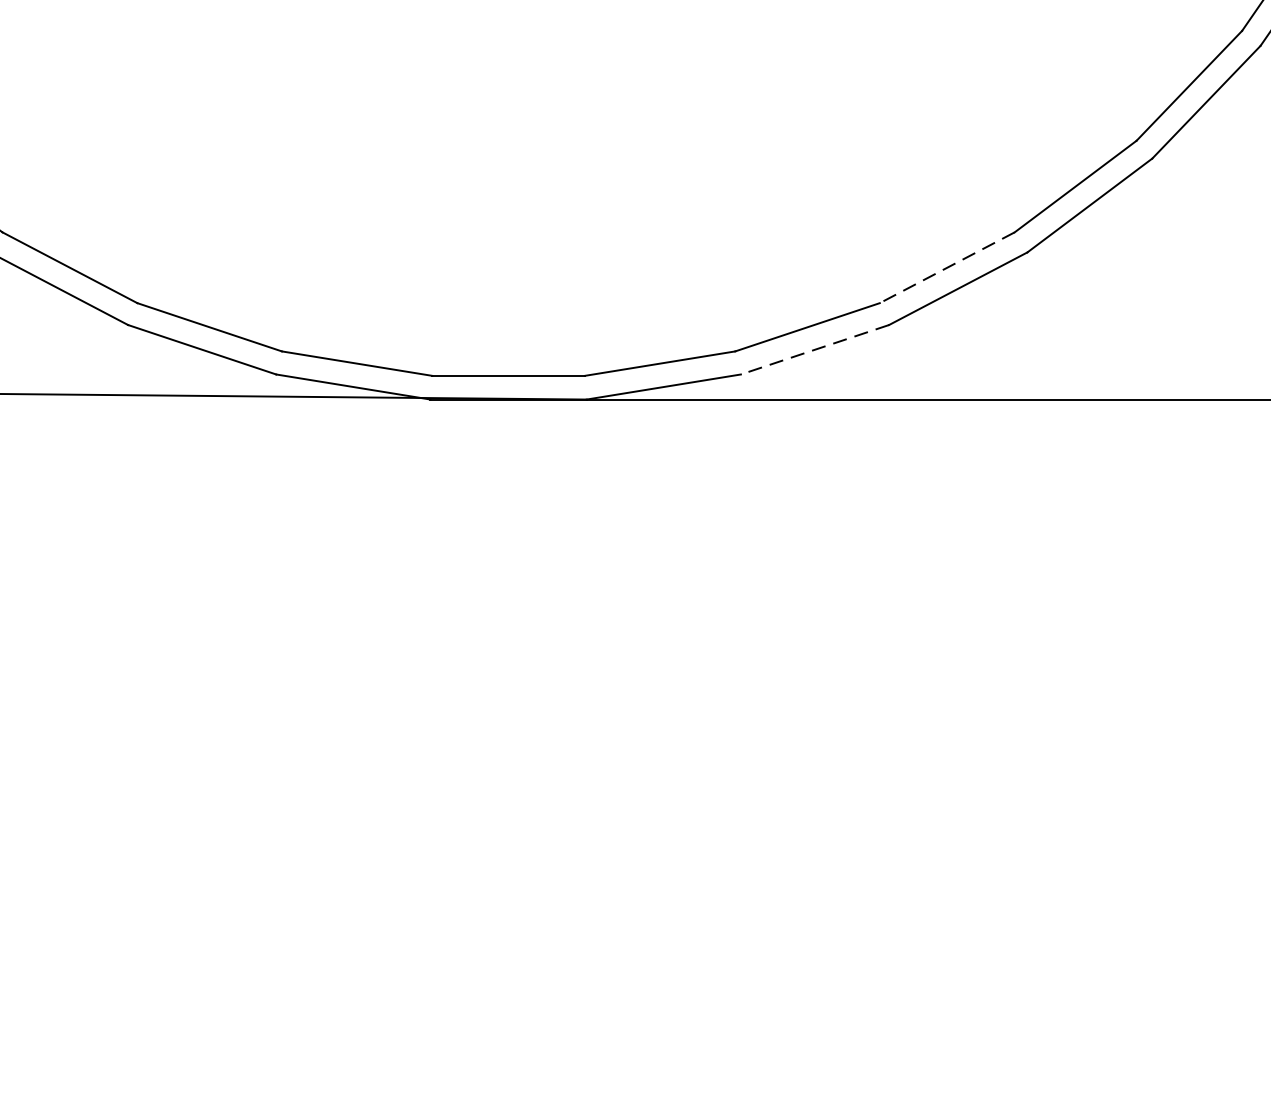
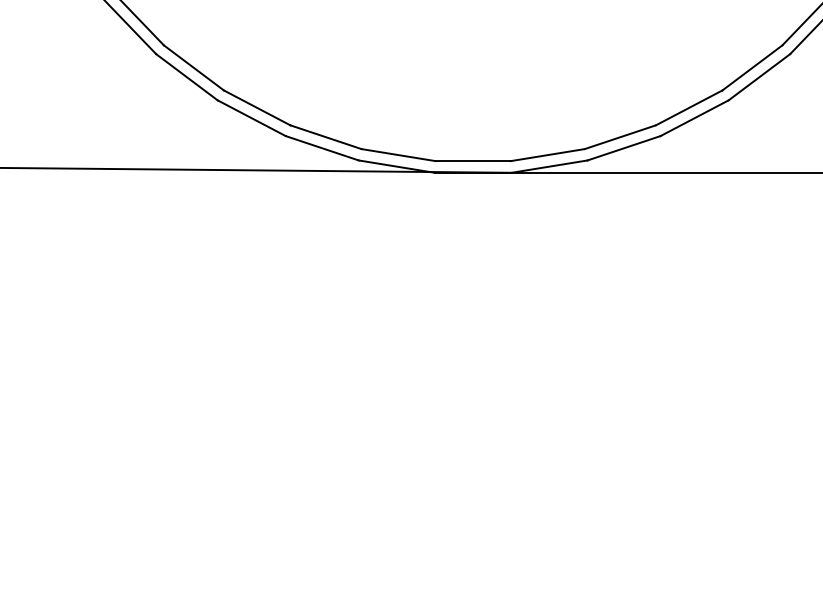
line: (947, 266) -> (689, 107), dashed -> solid
line: (813, 350) -> (623, 148), dashed -> solid

